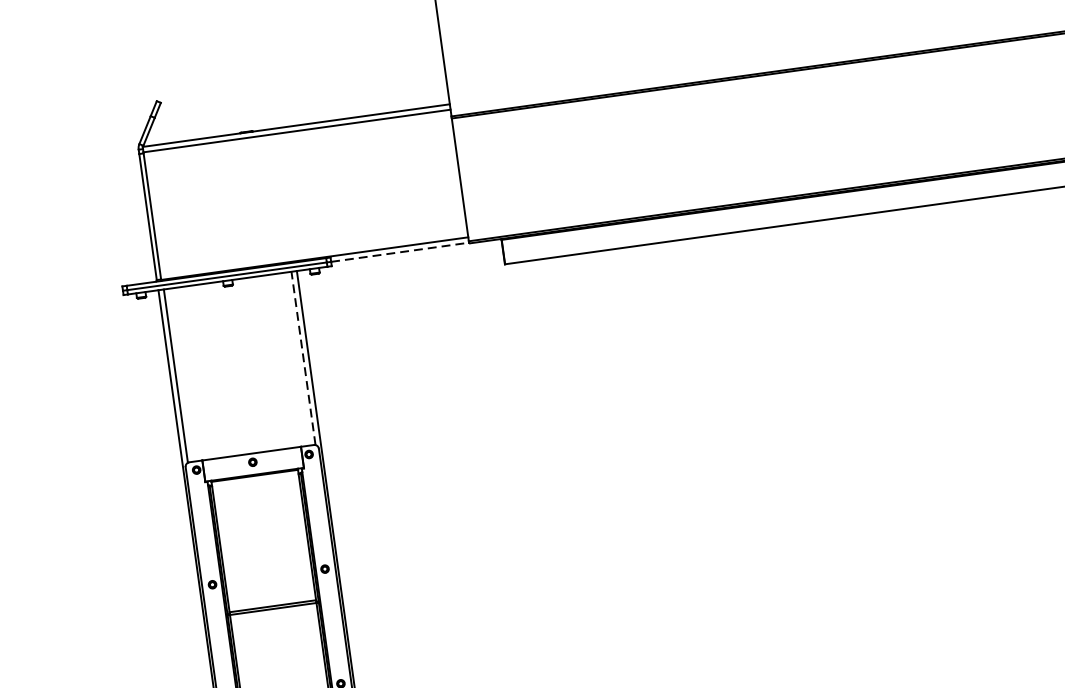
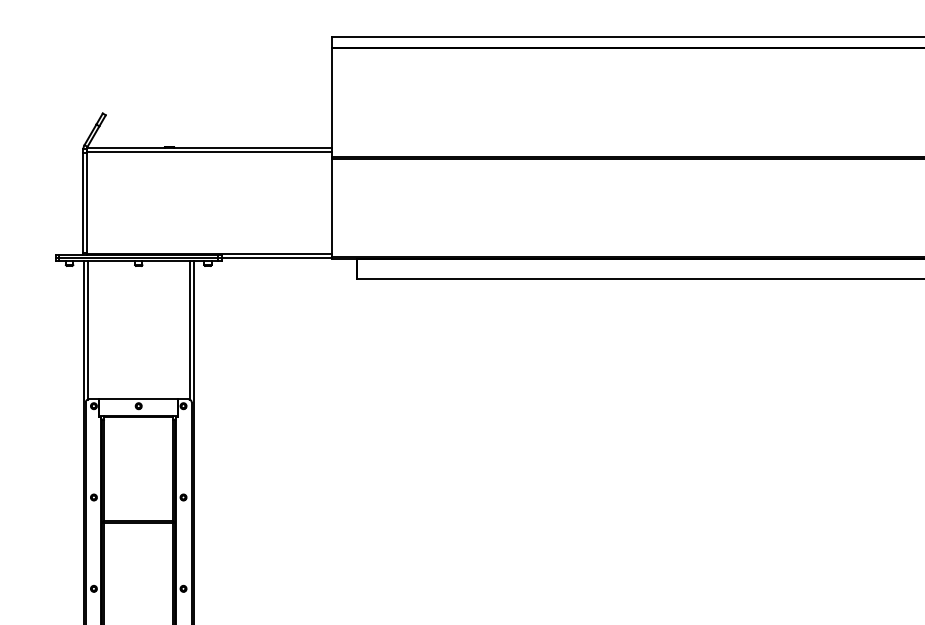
line: (400, 252) -> (276, 258), dashed -> solid
line: (303, 357) -> (189, 329), dashed -> solid

